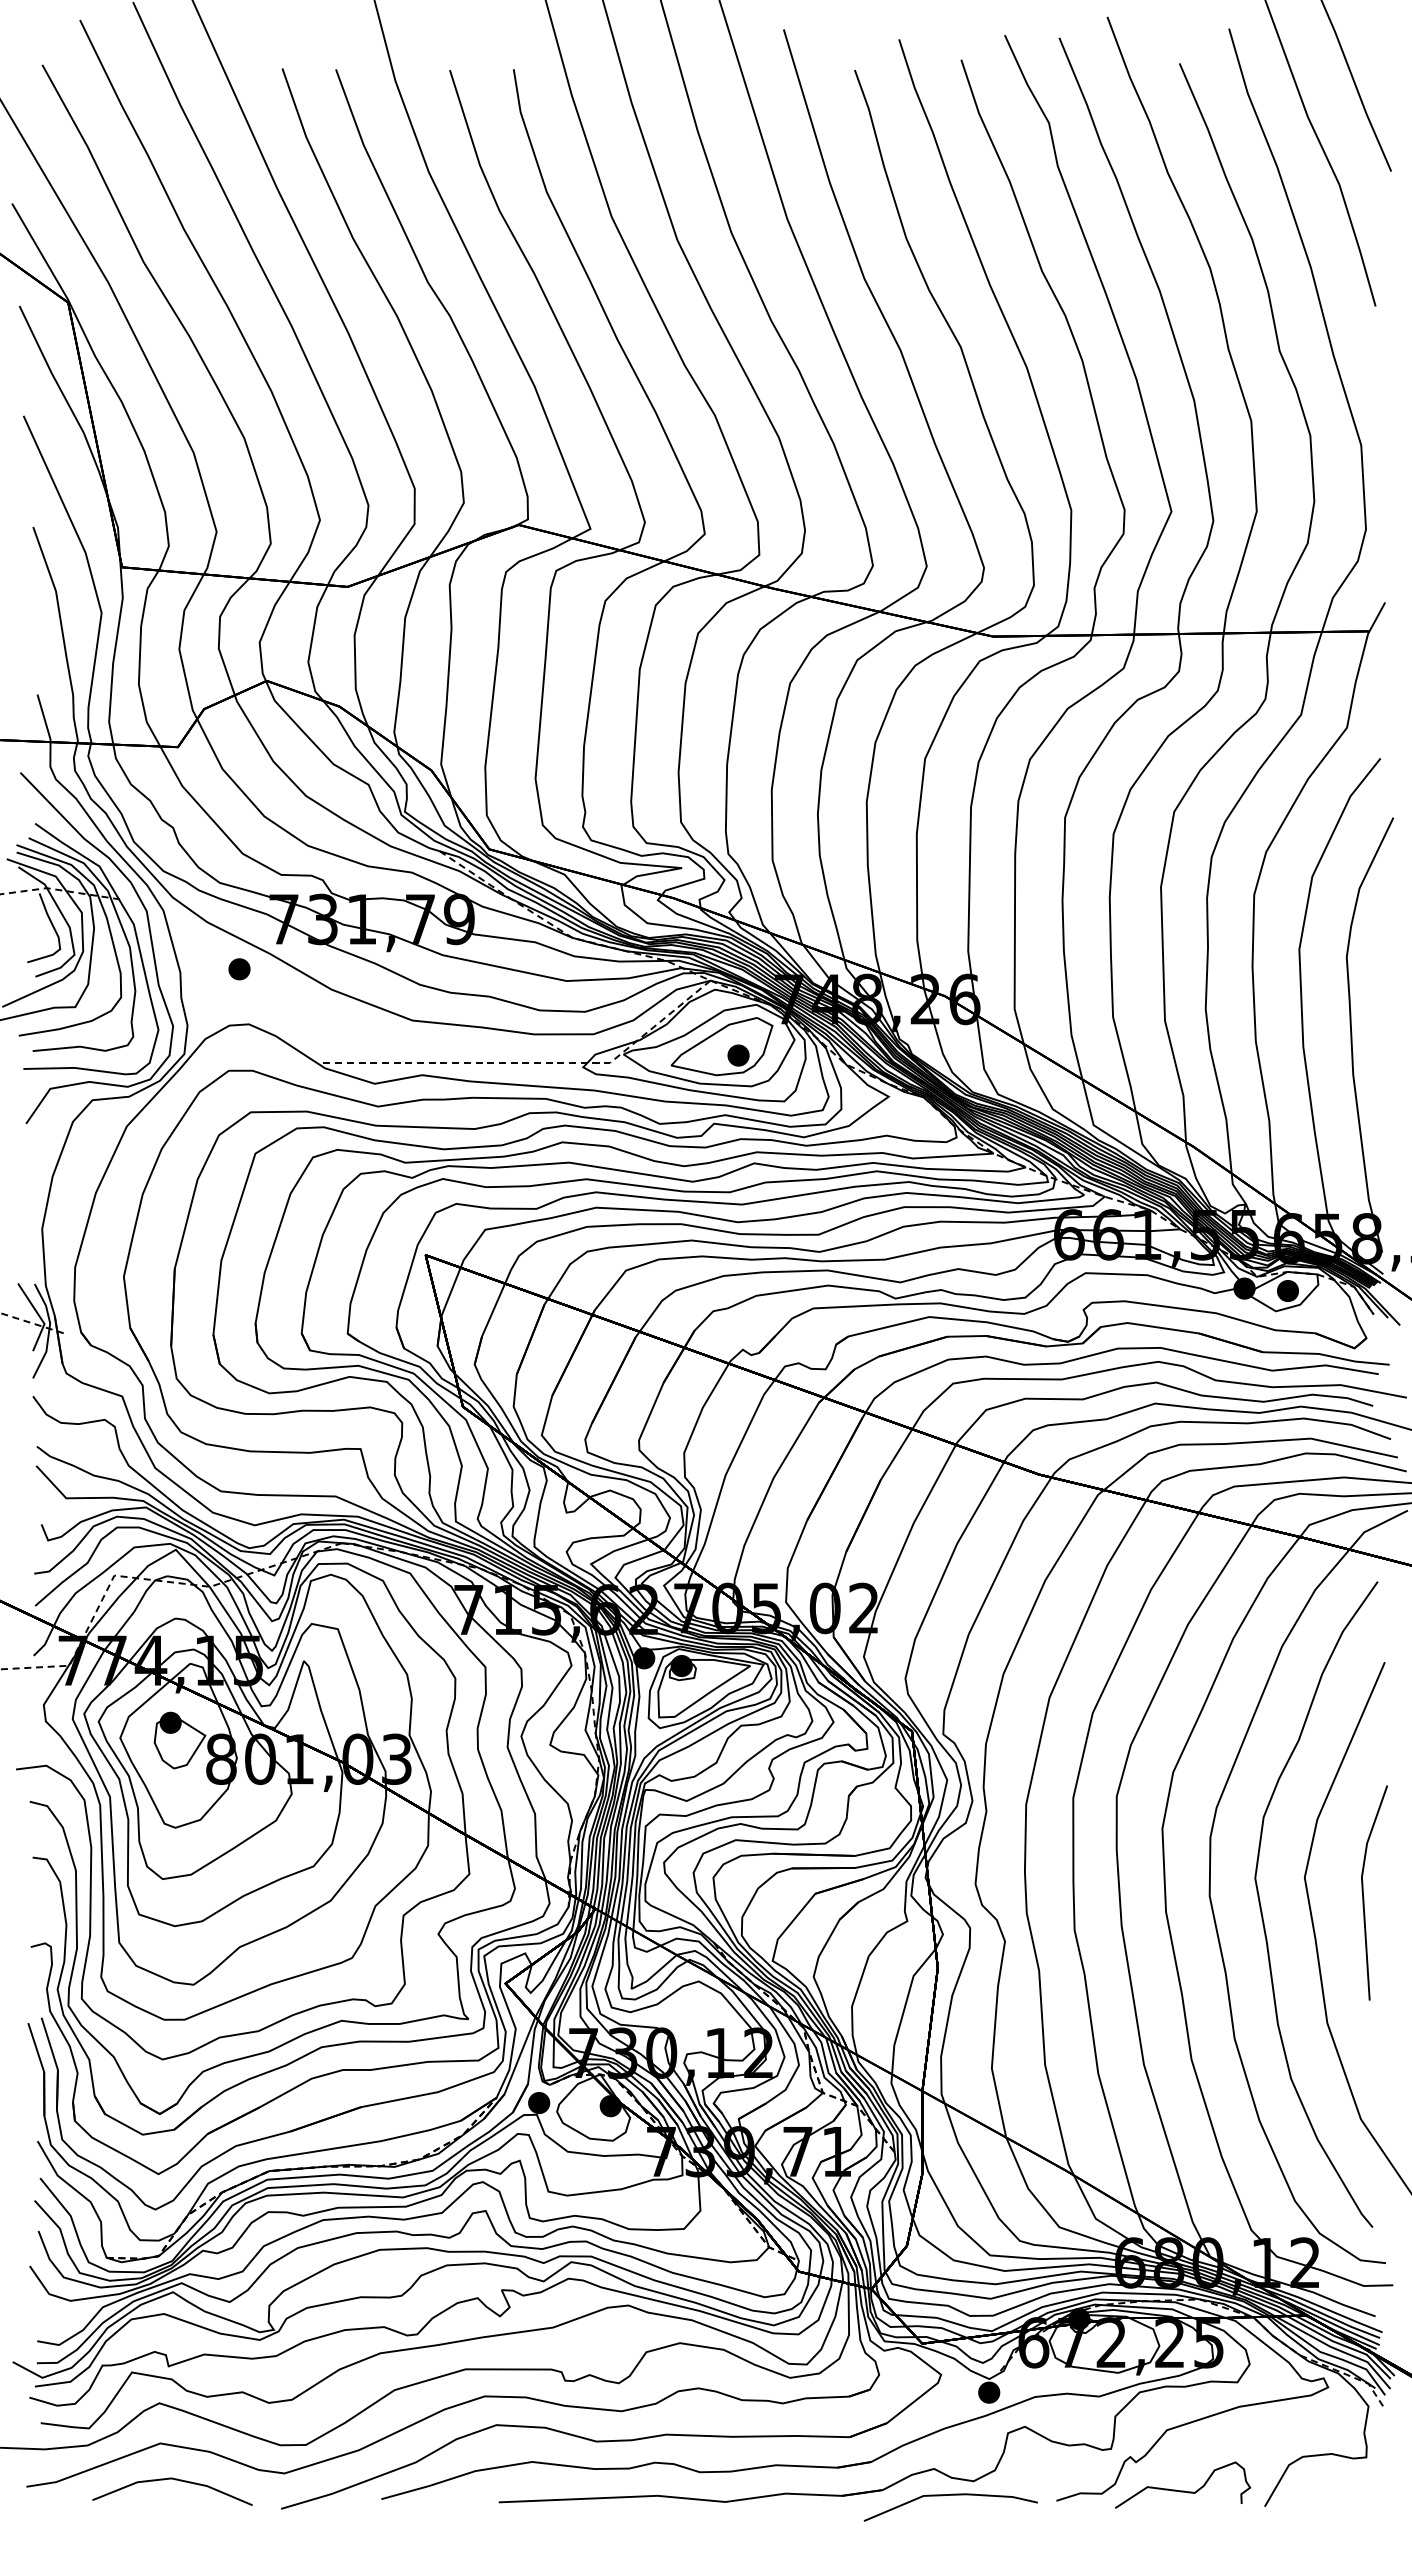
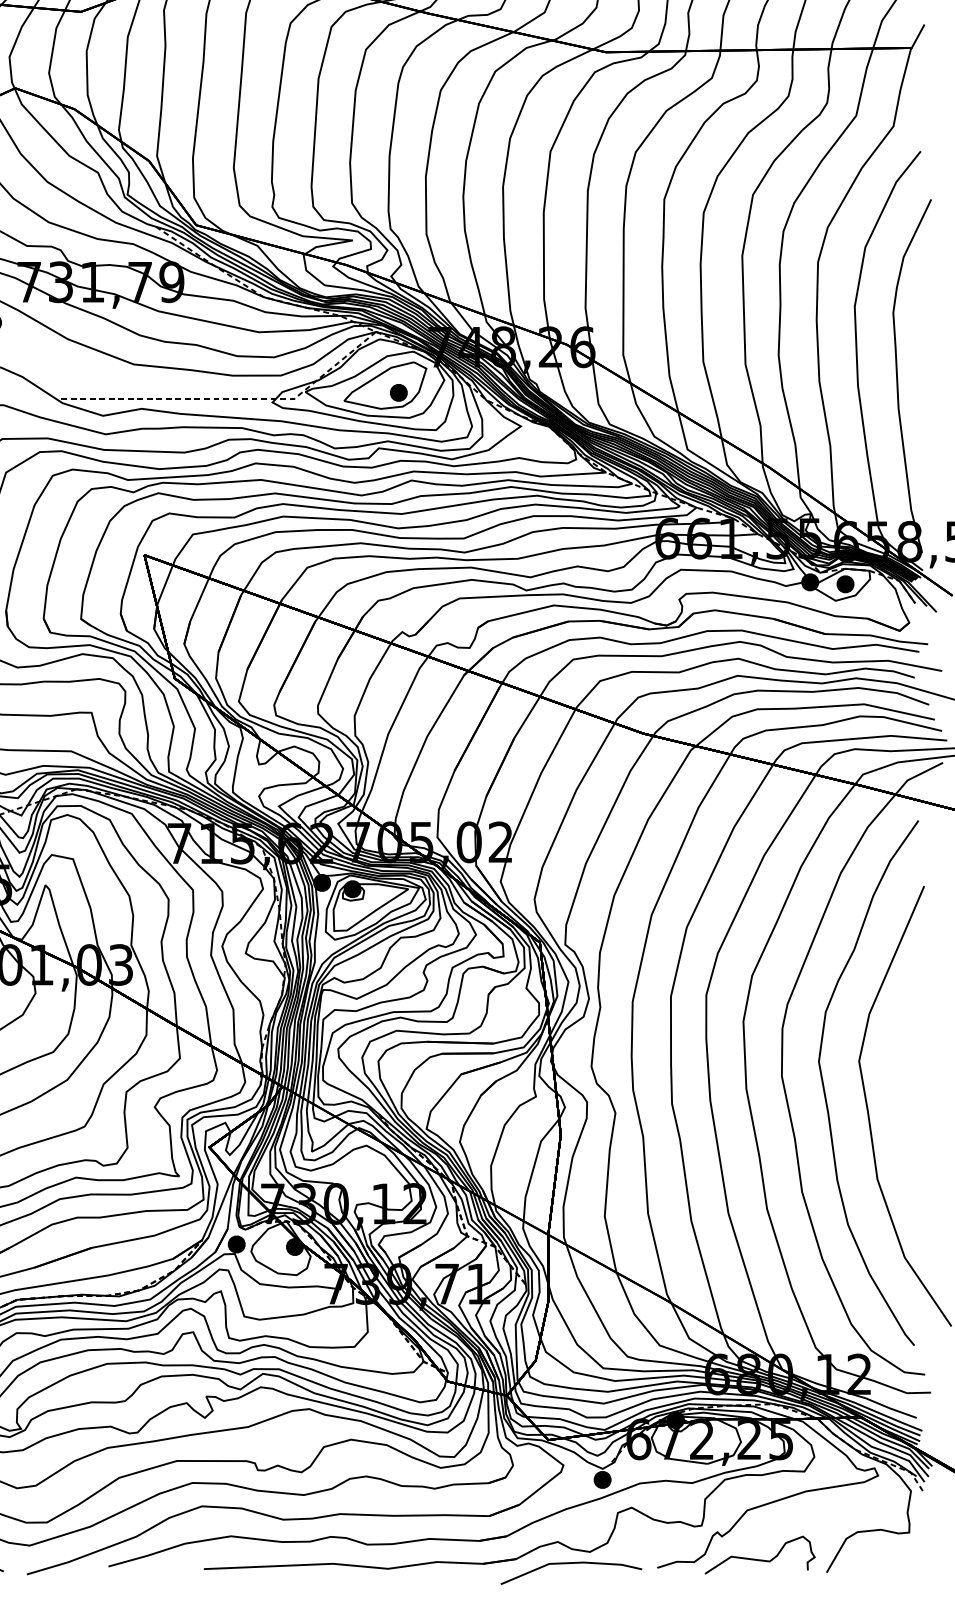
line: (1363, 1892) -> (906, 1073), removed

